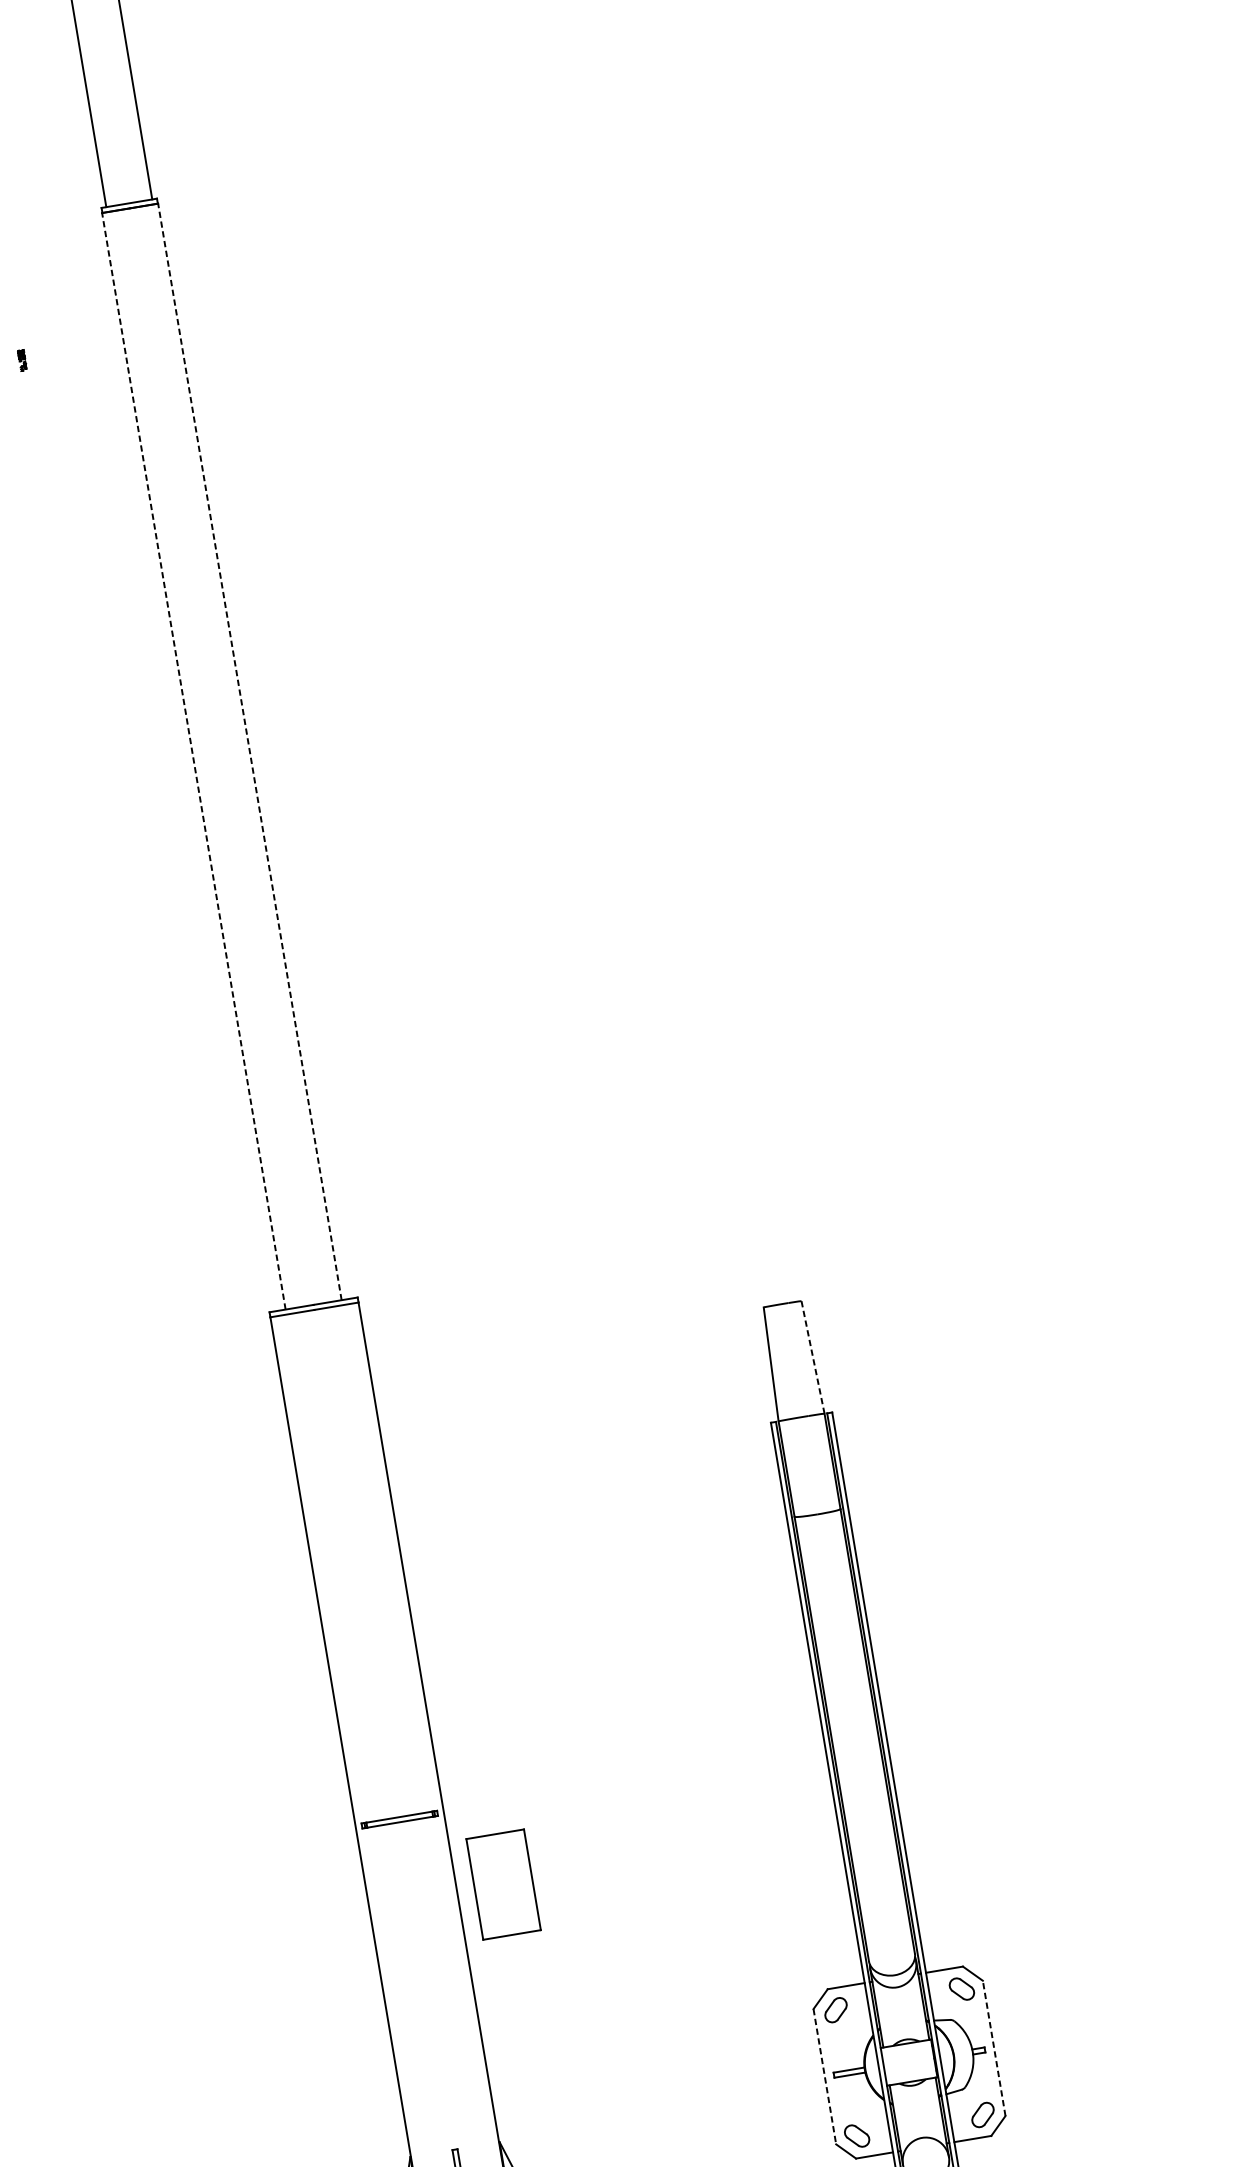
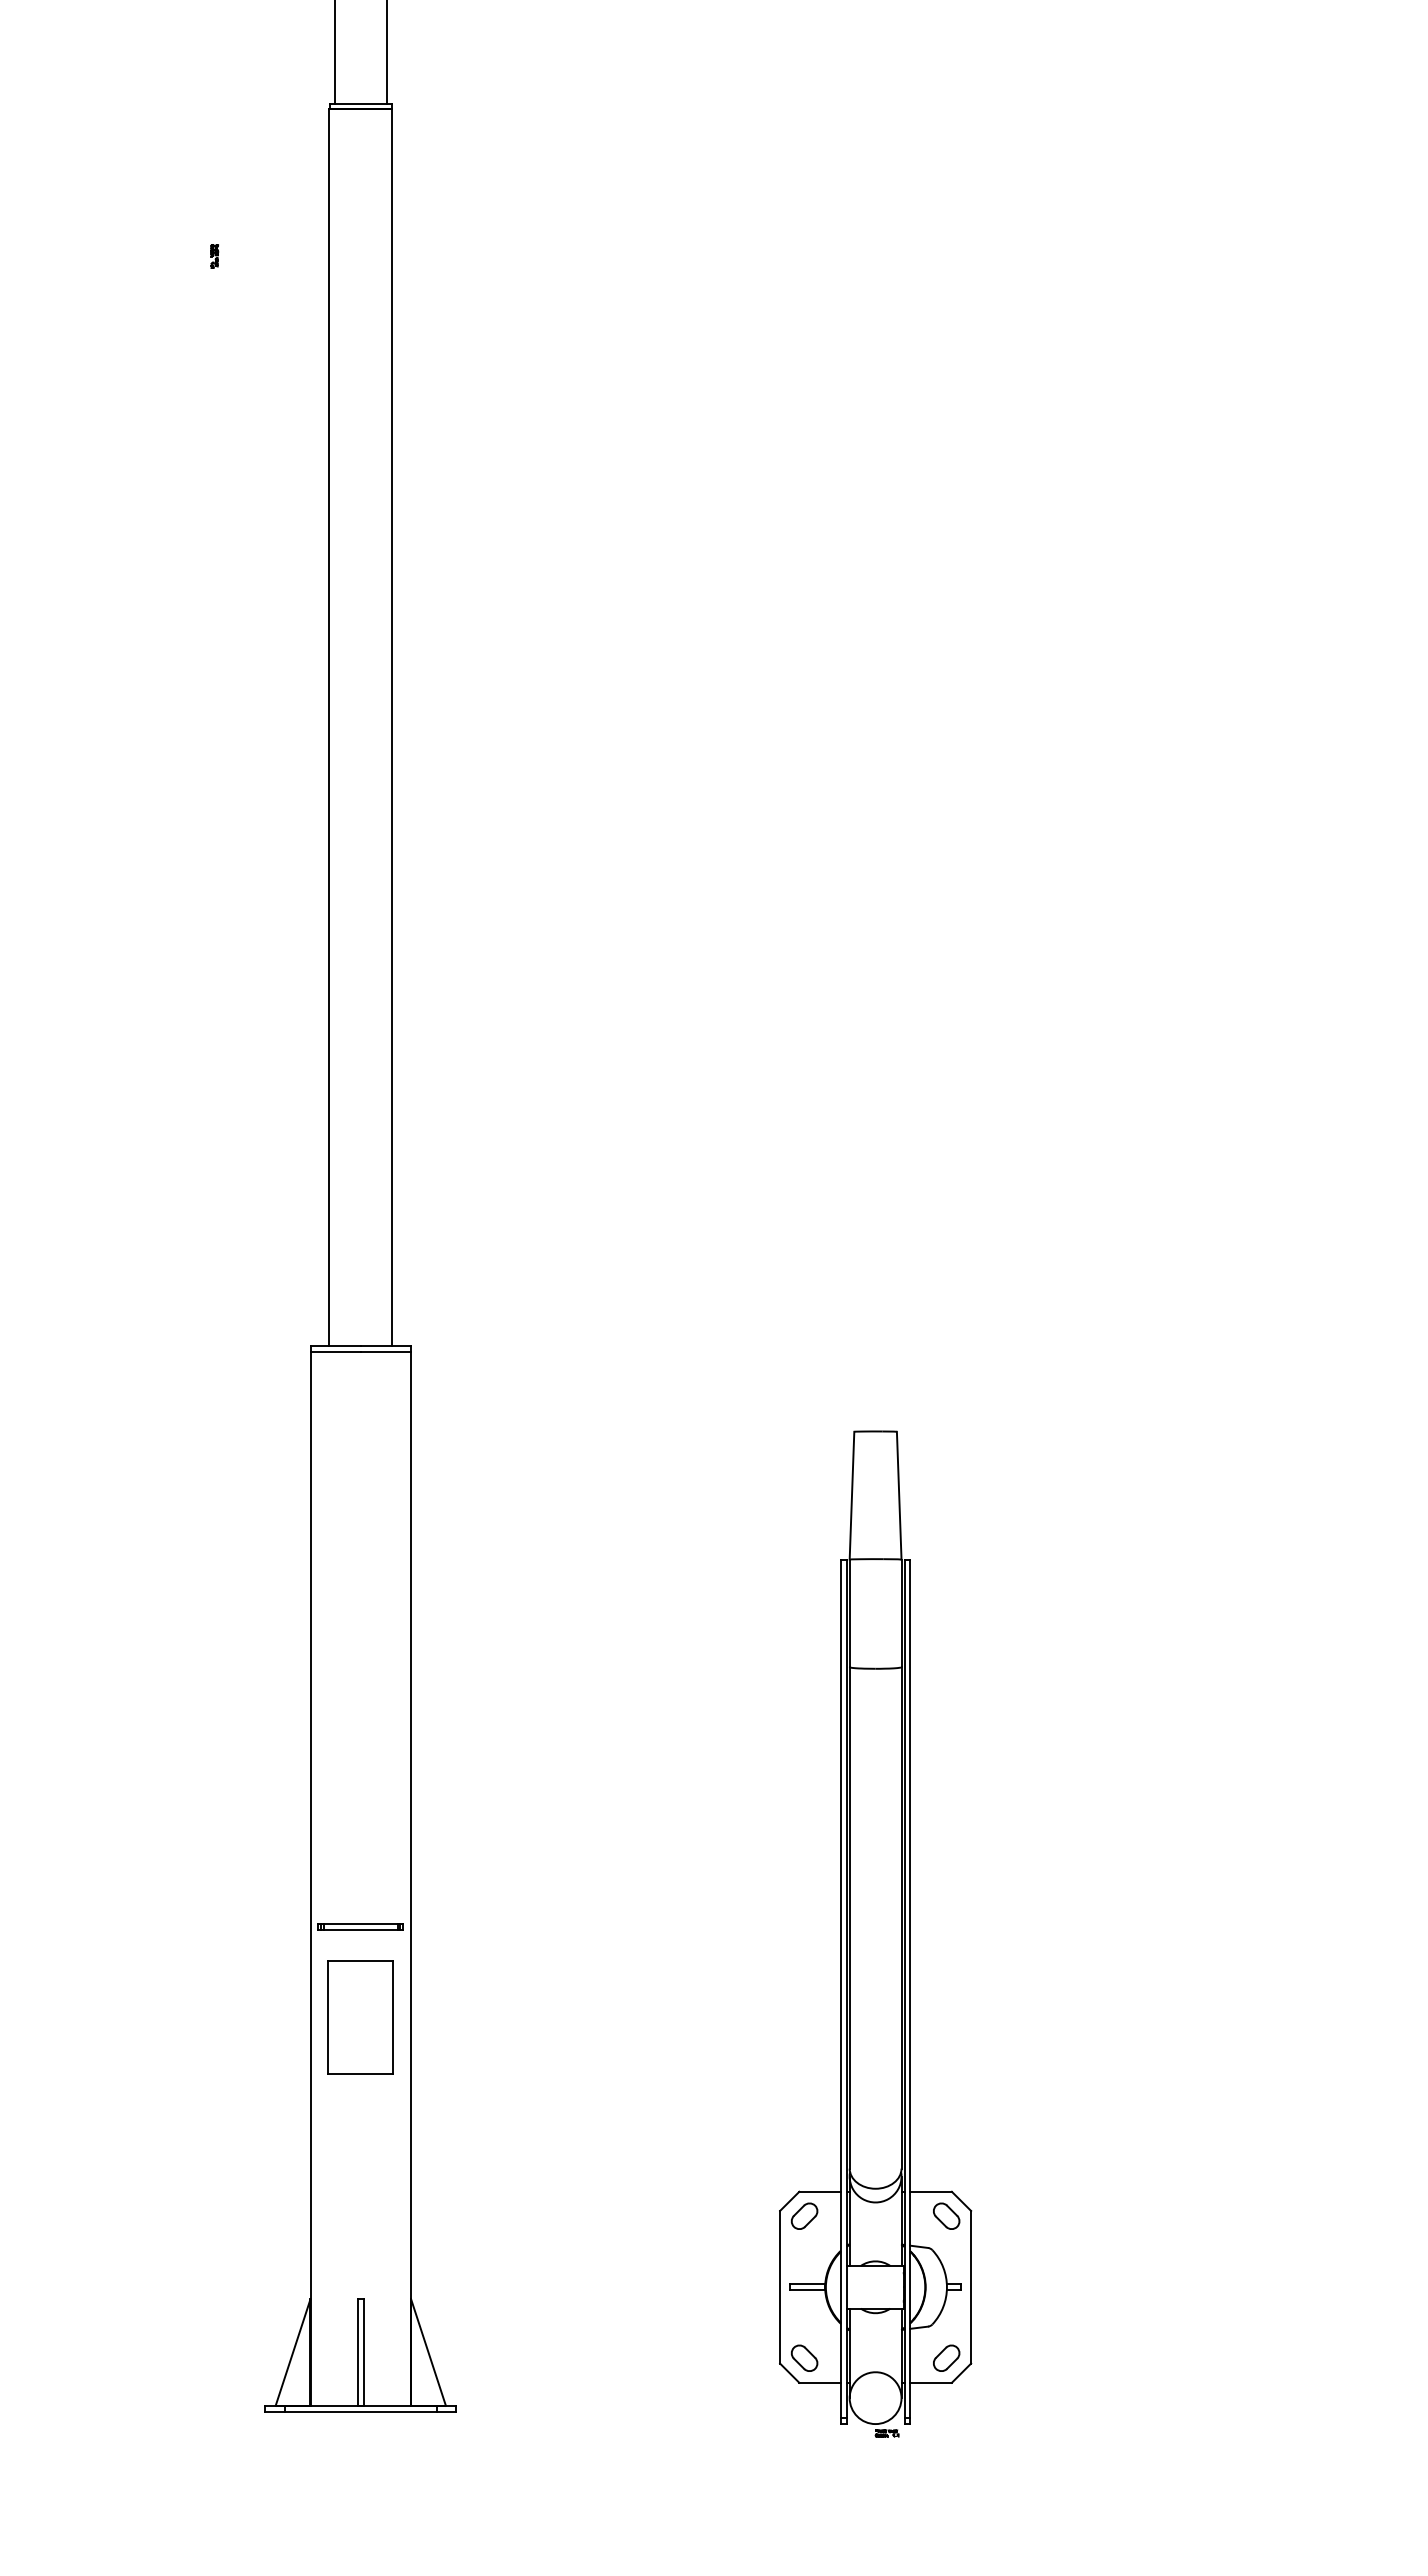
line: (249, 751) -> (392, 727), dashed -> solid
line: (194, 761) -> (329, 727), dashed -> solid
line: (813, 1357) -> (899, 1495), dashed -> solid
part: (503, 1884) -> (360, 2017), moved
line: (994, 2047) -> (971, 2286), dashed -> solid
line: (825, 2076) -> (780, 2287), dashed -> solid

